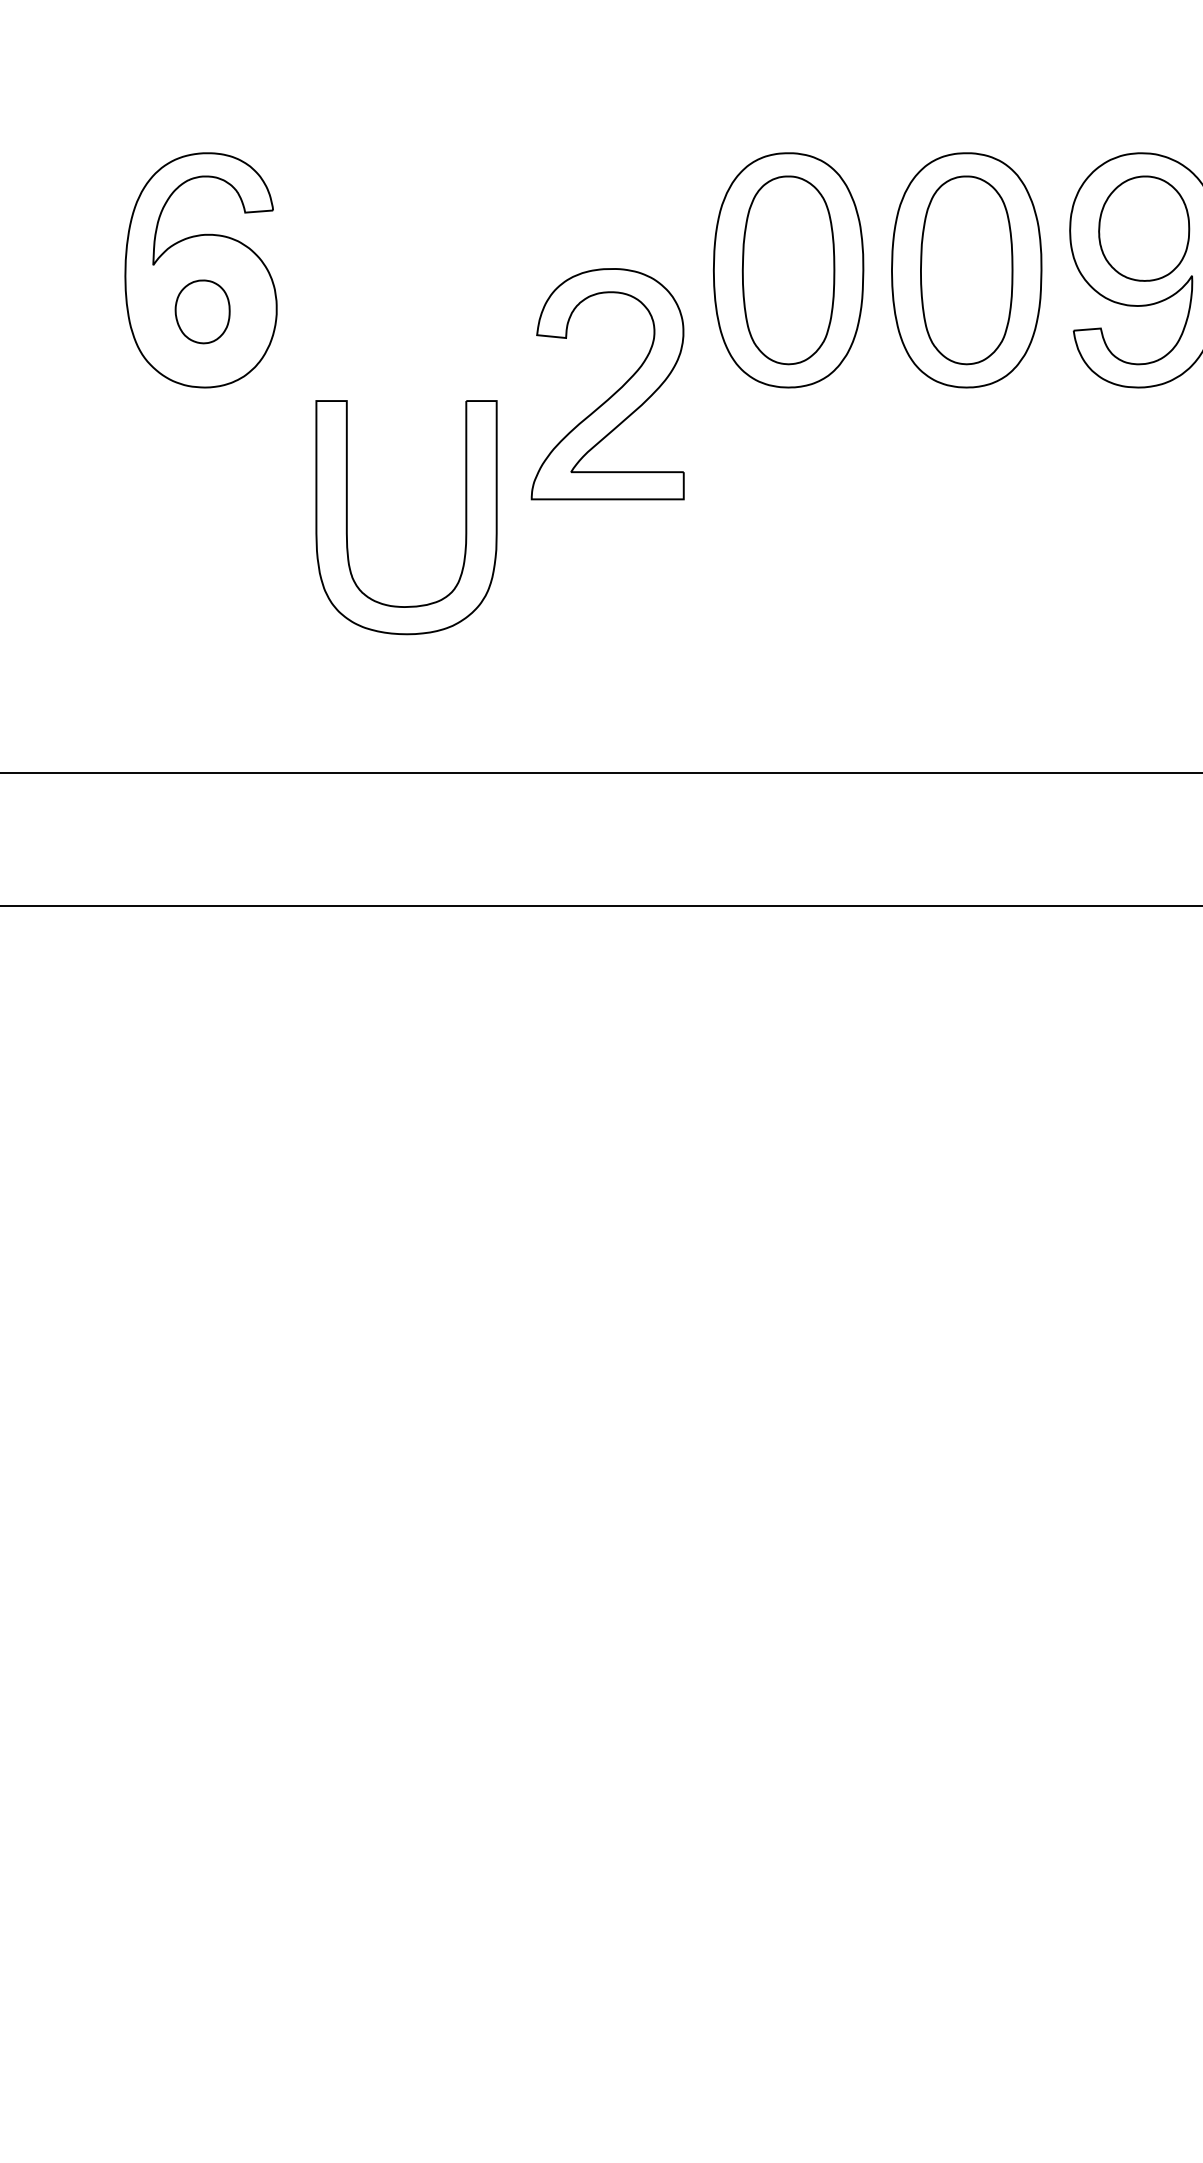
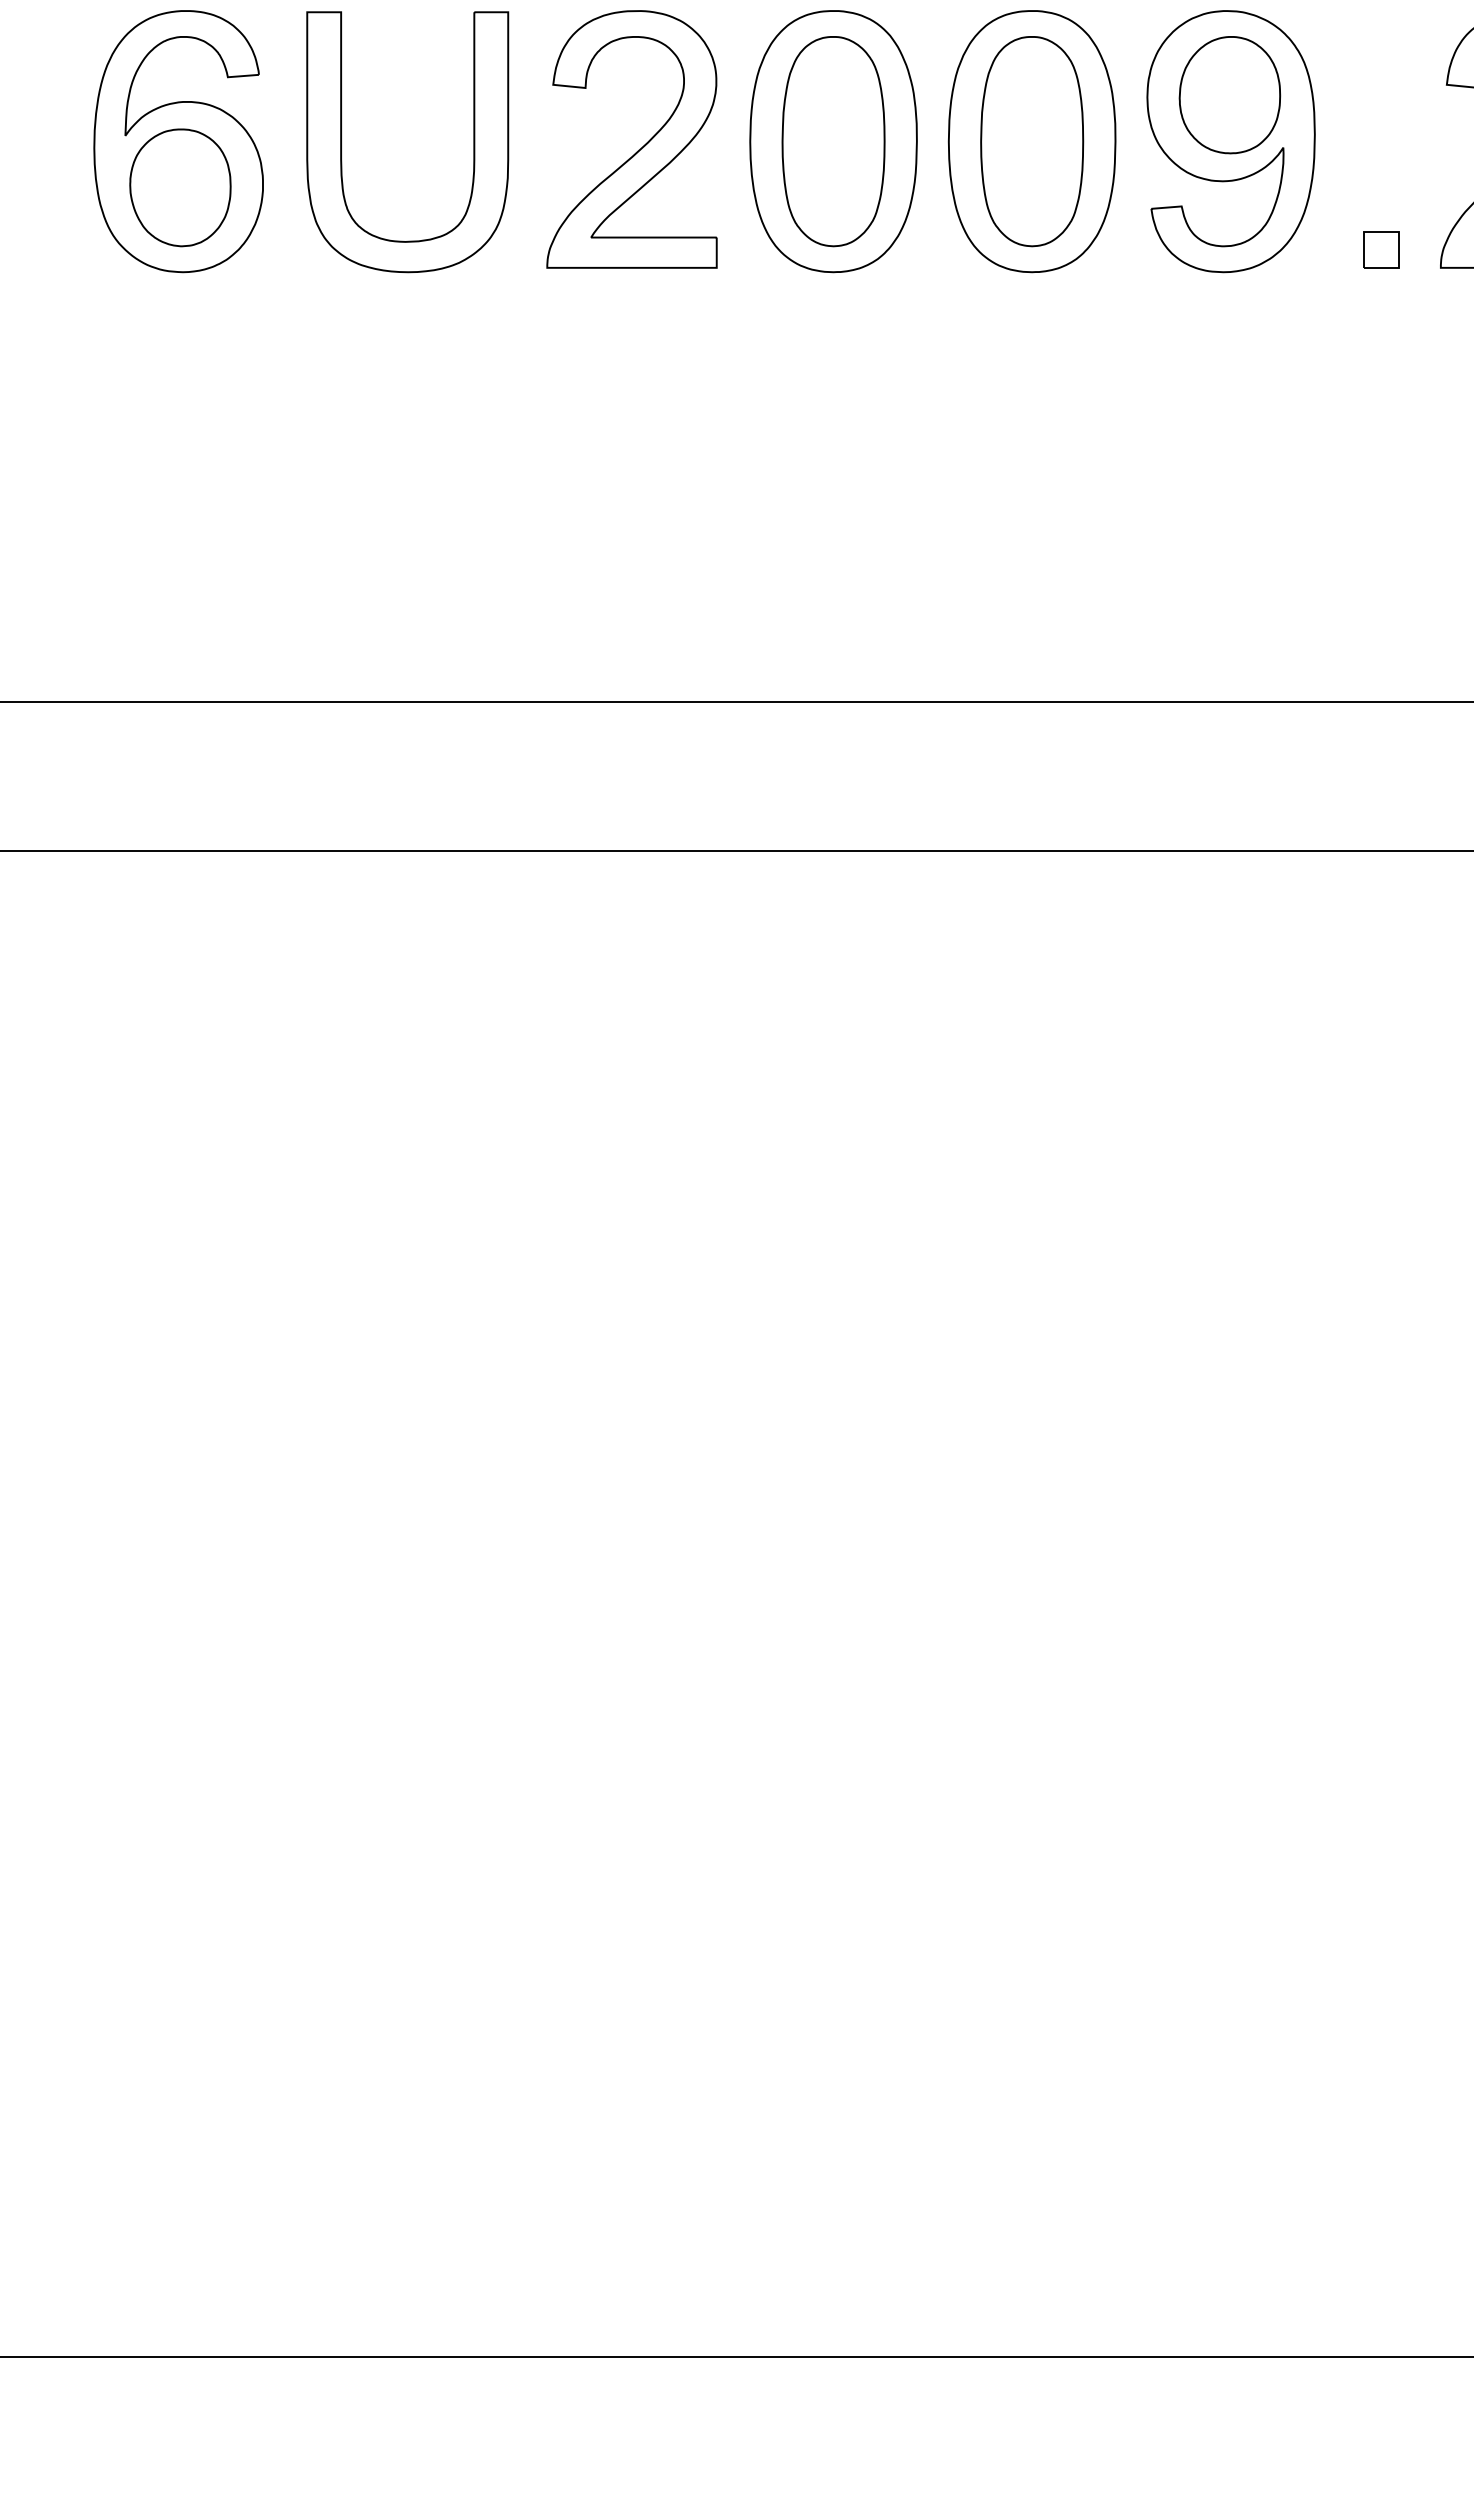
part: (202, 311) -> (180, 187), size x1.67
part: (613, 393) -> (638, 149), moved
part: (347, 517) -> (341, 142), moved

